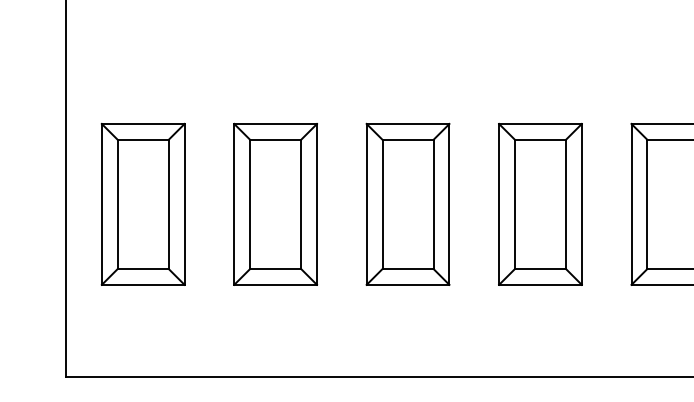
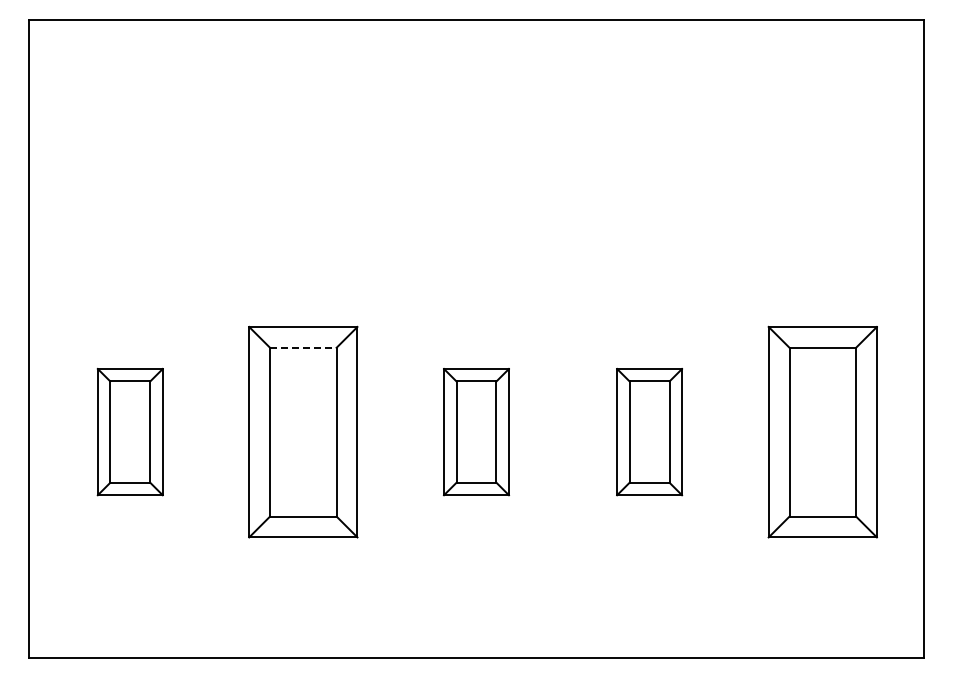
line: (275, 139) -> (303, 347), solid -> dashed
part: (143, 203) -> (130, 431), size x0.6
part: (408, 203) -> (476, 431), size x0.6
part: (540, 203) -> (649, 431), size x0.6

